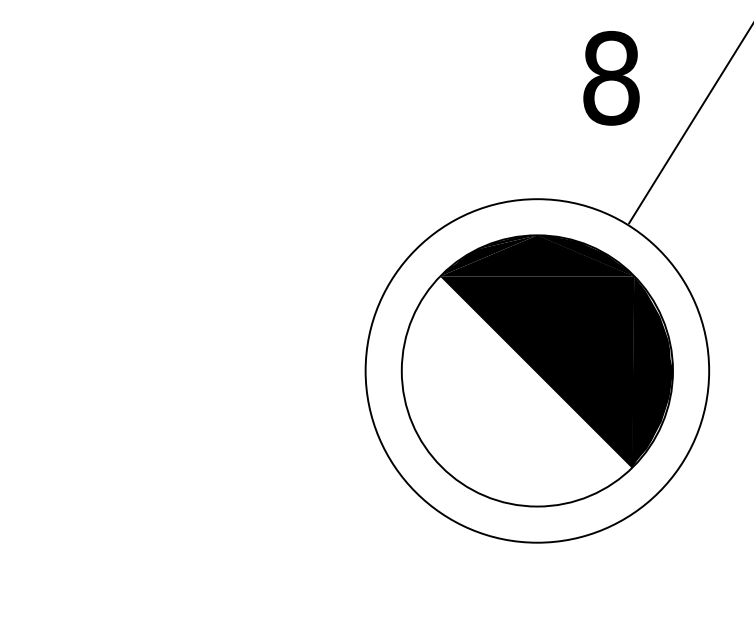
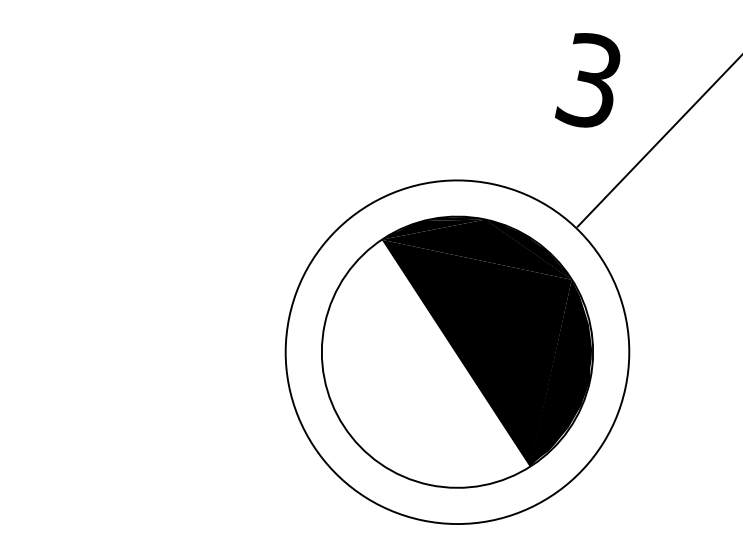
text: (611, 78) -> (590, 81), 8 -> 3

